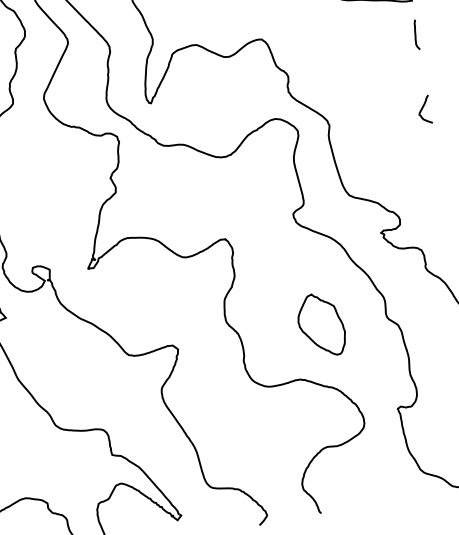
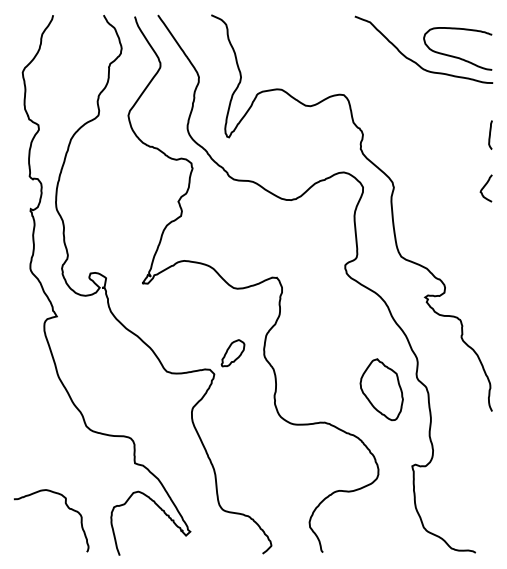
curve: (415, 34) -> (490, 134), moved
part: (193, 324) -> (232, 353), added
part: (321, 324) -> (381, 389), moved

